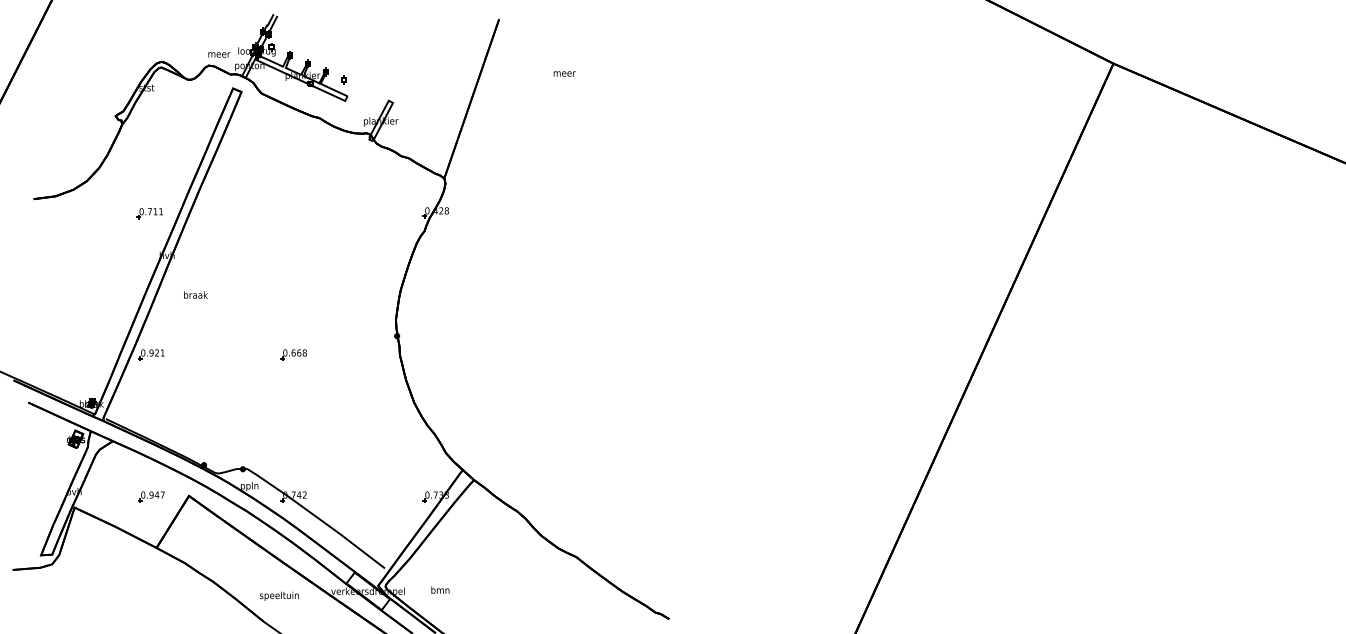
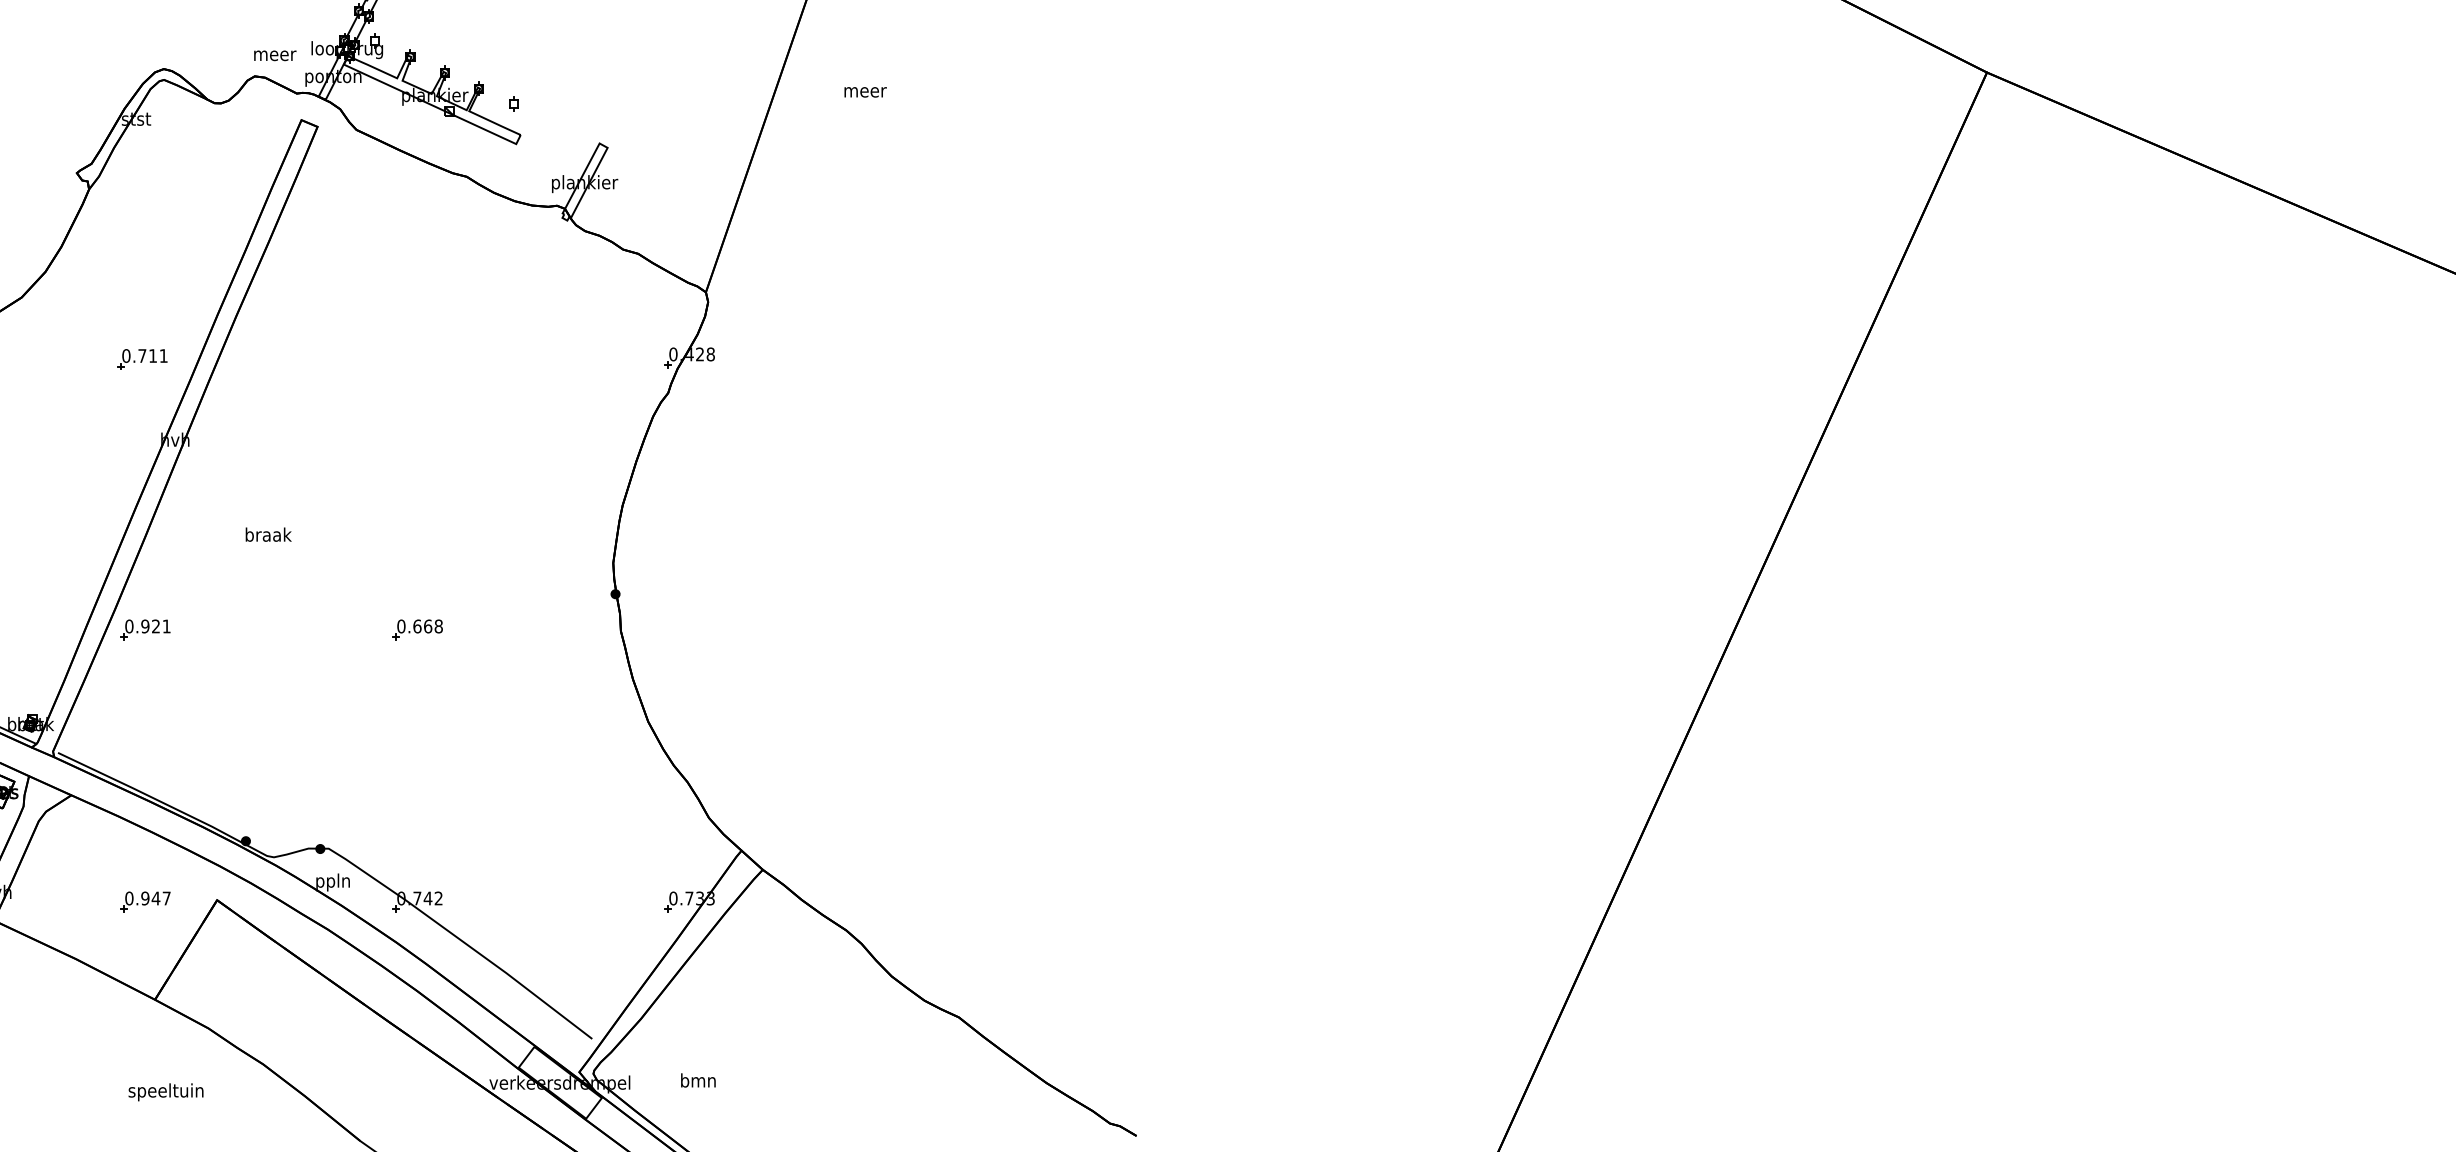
text: (564, 73) -> (865, 91), moved
text: (195, 294) -> (267, 533), moved
text: (278, 595) -> (164, 1090), moved

